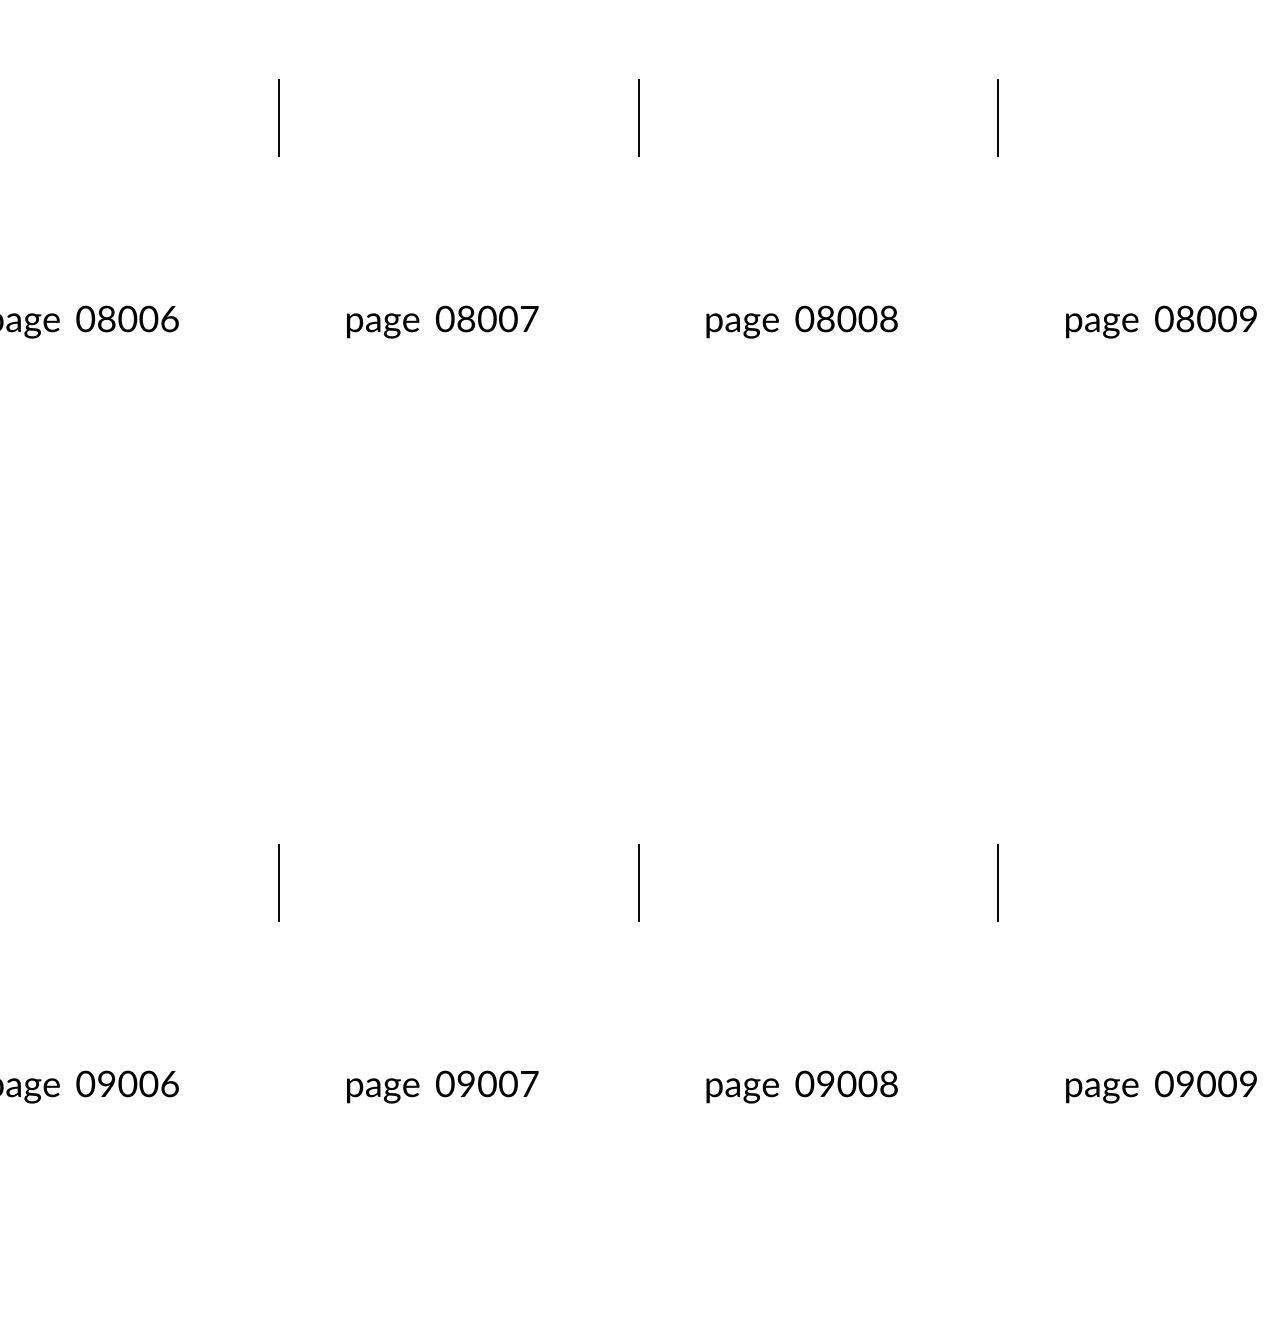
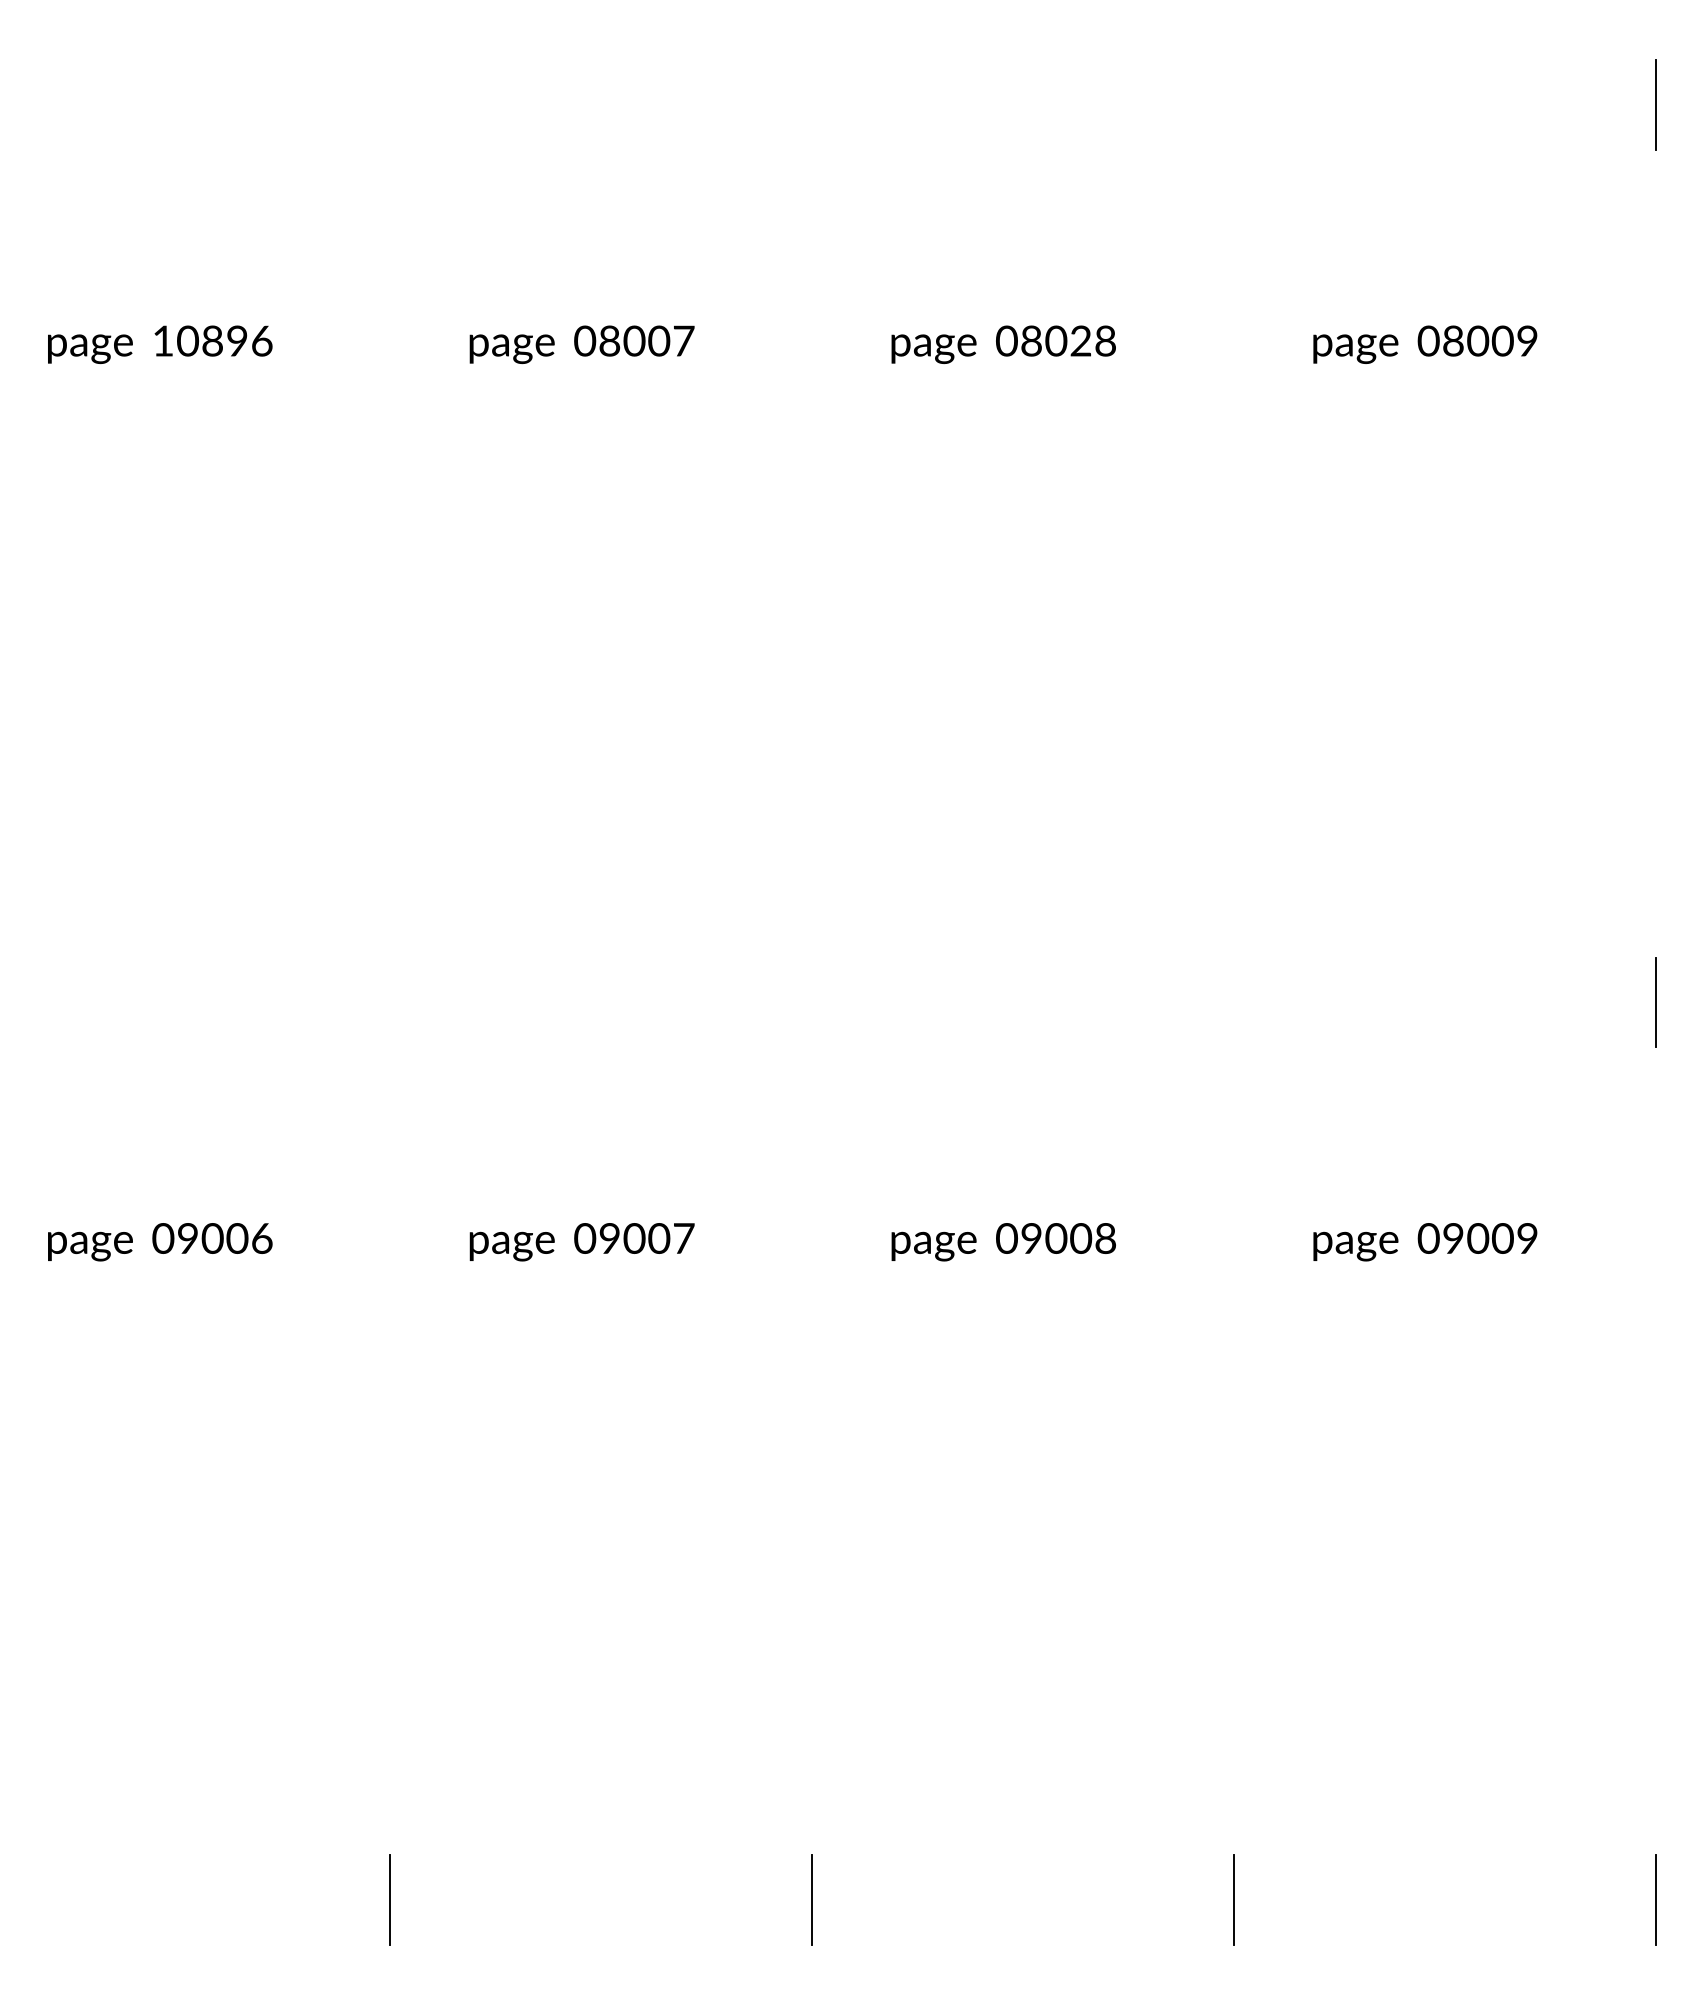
line: (279, 117) -> (390, 104), removed
line: (638, 117) -> (811, 104), removed
line: (997, 117) -> (1233, 104), removed
text: (117, 318) -> (200, 340), 08006 -> 10896
text: (868, 319) -> (1081, 341), 08008 -> 08028
line: (279, 882) -> (390, 1002), removed
line: (638, 882) -> (811, 1002), removed
line: (997, 882) -> (1233, 1002), removed

